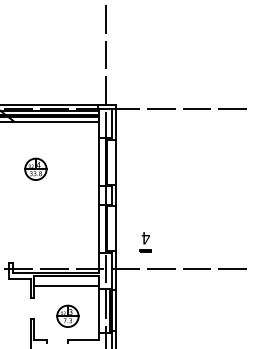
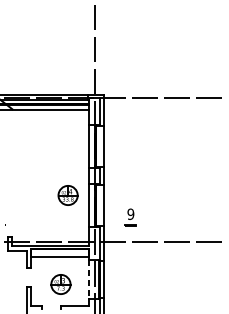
part: (35, 168) -> (67, 194), moved
text: (145, 237) -> (130, 213), 4 -> 6
line: (99, 310) -> (89, 279), solid -> dashed

